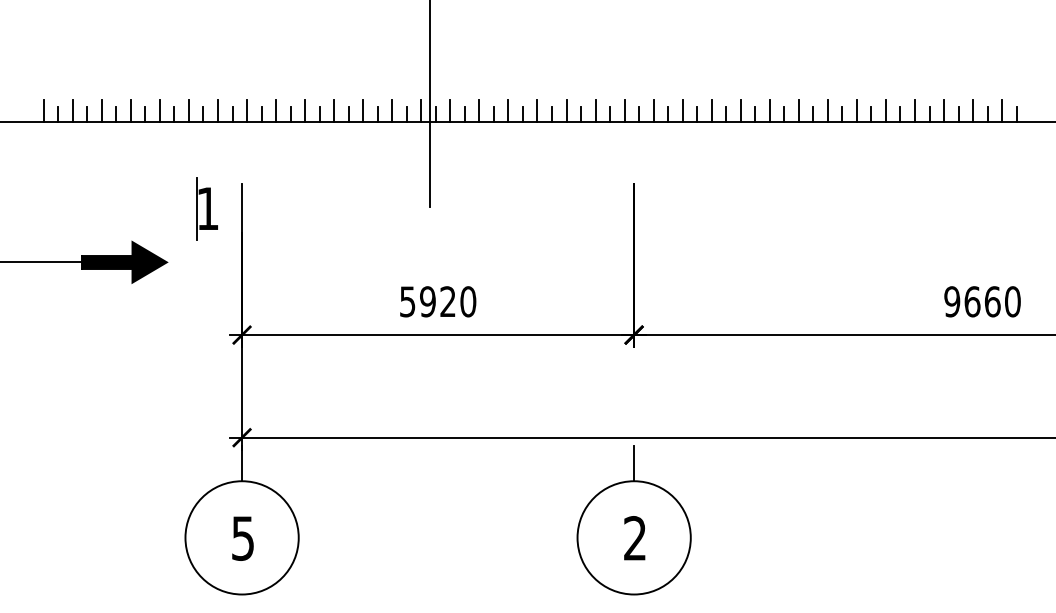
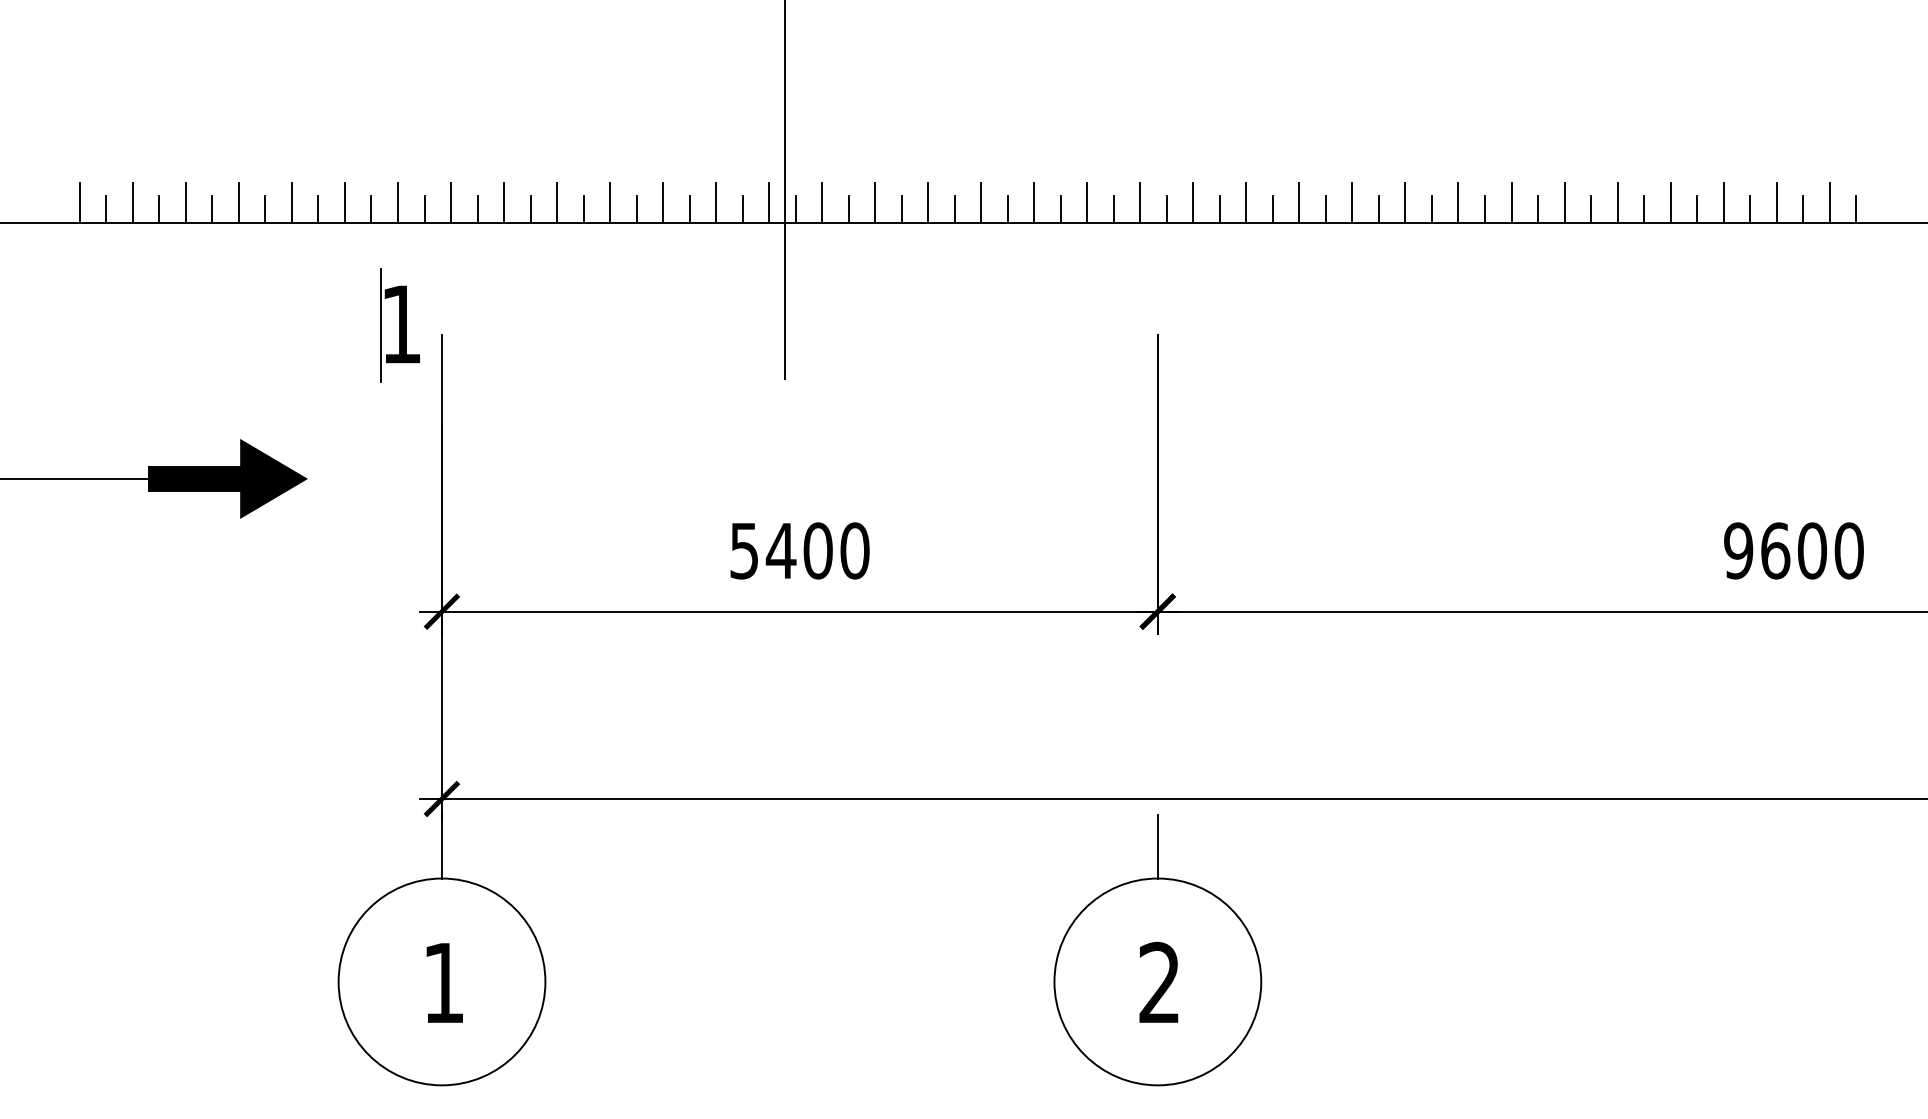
part: (206, 208) -> (398, 323), moved
text: (437, 301) -> (798, 550), 5920 -> 5400
text: (992, 301) -> (1812, 550), 9660 -> 9600
text: (242, 538) -> (442, 983), 5 -> 1

